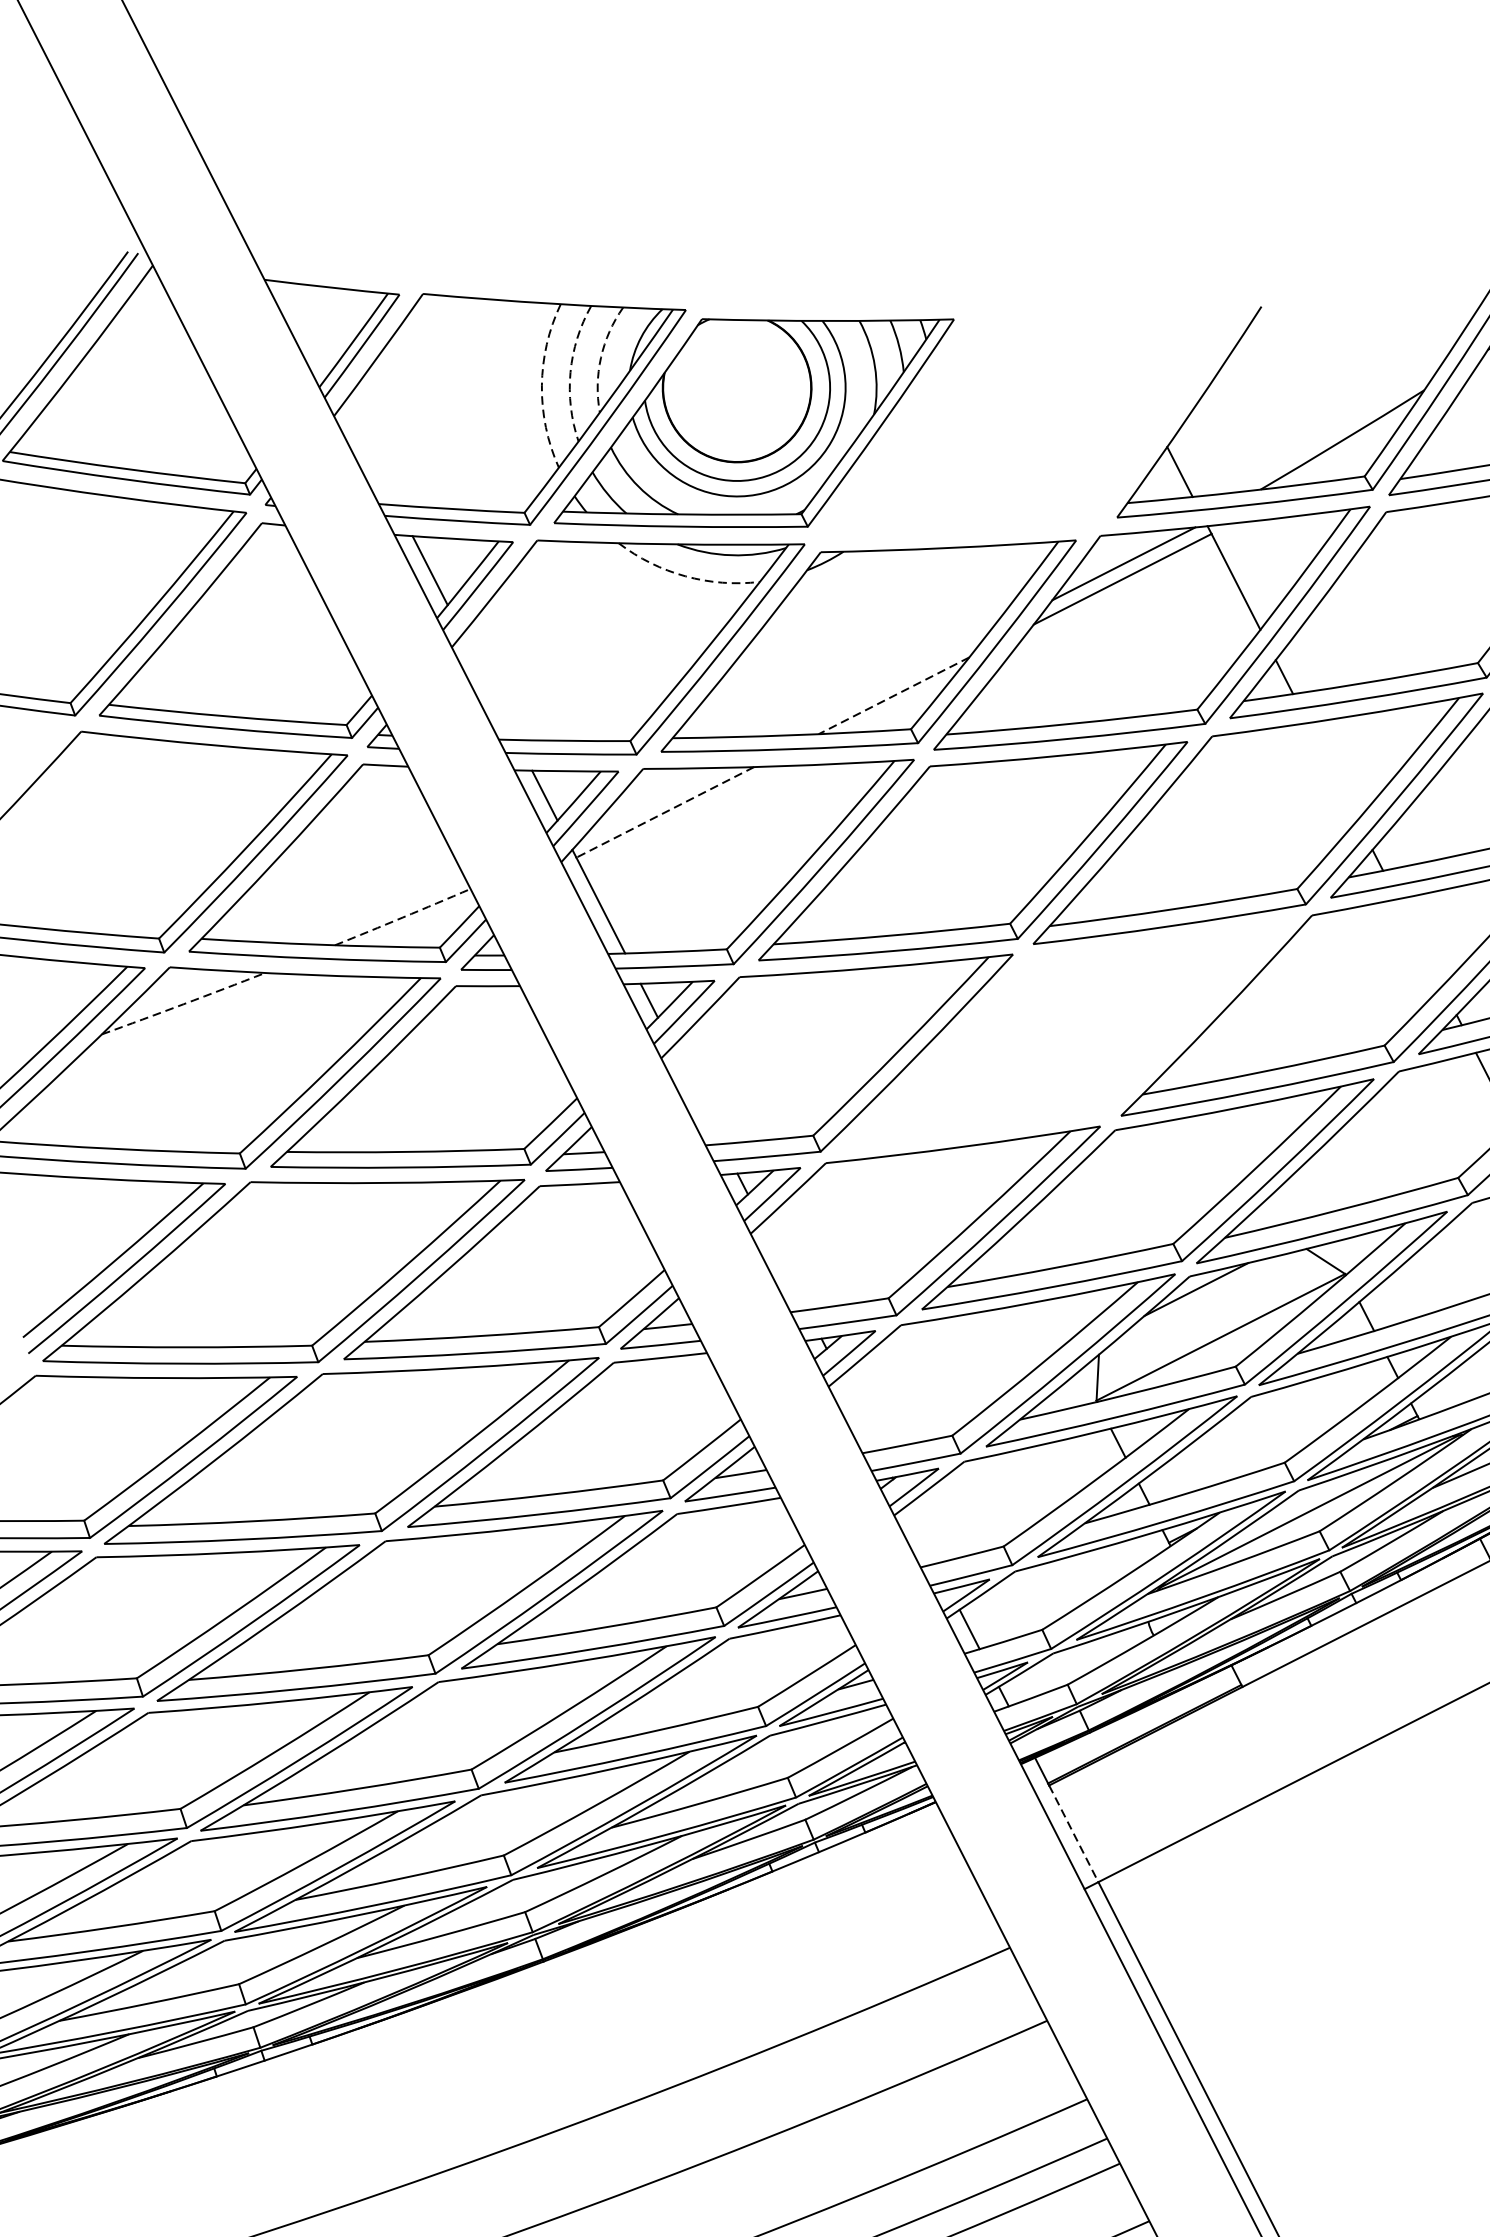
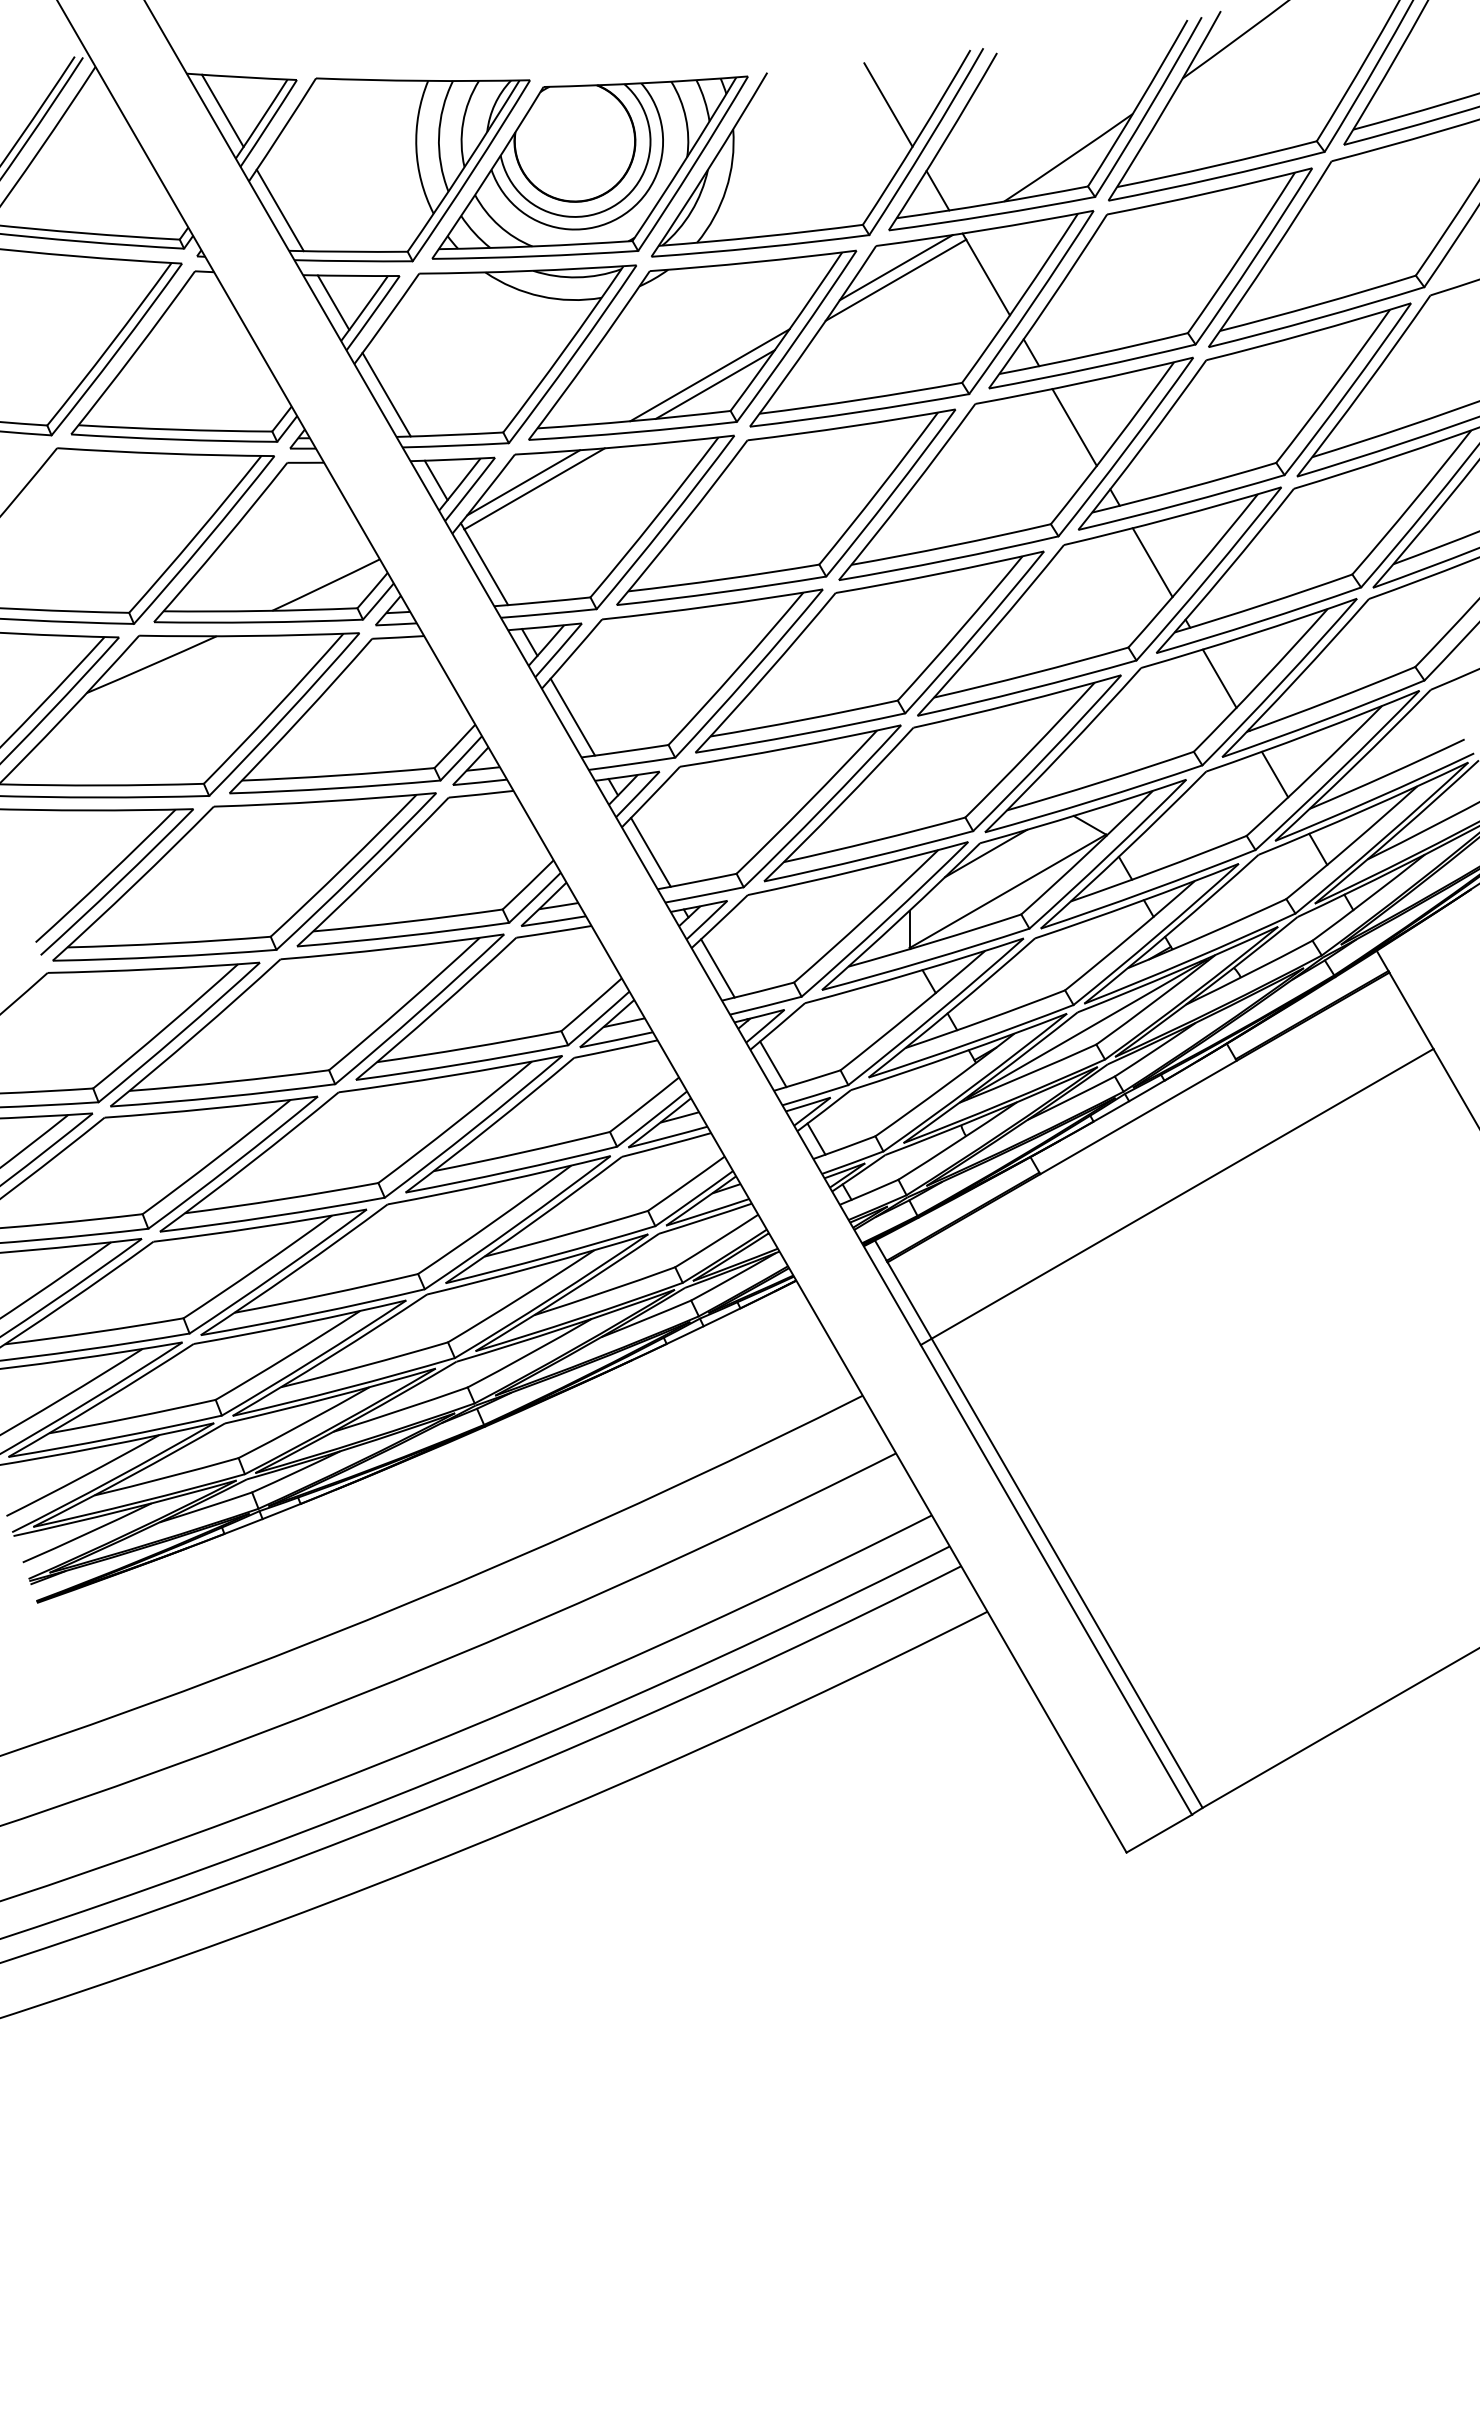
line: (306, 327) -> (222, 110), added
arc: (601, 357) -> (463, 122), dashed -> solid
arc: (571, 372) -> (439, 135), dashed -> solid
arc: (542, 385) -> (416, 147), dashed -> solid
line: (369, 453) -> (279, 210), added
part: (1036, 511) -> (823, 228), added
arc: (686, 576) -> (541, 296), dashed -> solid
line: (887, 684) -> (709, 375), added
line: (489, 686) -> (386, 394), added
line: (894, 695) -> (715, 384), dashed -> solid
line: (1332, 771) -> (1074, 427), added
line: (651, 803) -> (523, 482), added
line: (665, 813) -> (534, 489), dashed -> solid
arc: (403, 917) -> (326, 585), dashed -> solid
line: (1419, 942) -> (1152, 562), added
arc: (183, 1004) -> (151, 665), dashed -> solid
part: (1066, 1033) -> (869, 651), added
line: (697, 1094) -> (572, 716), added
line: (784, 1265) -> (650, 851), added
line: (859, 1413) -> (717, 968), added
line: (921, 1535) -> (773, 1064), added
line: (1073, 1833) -> (909, 1300), dashed -> solid

